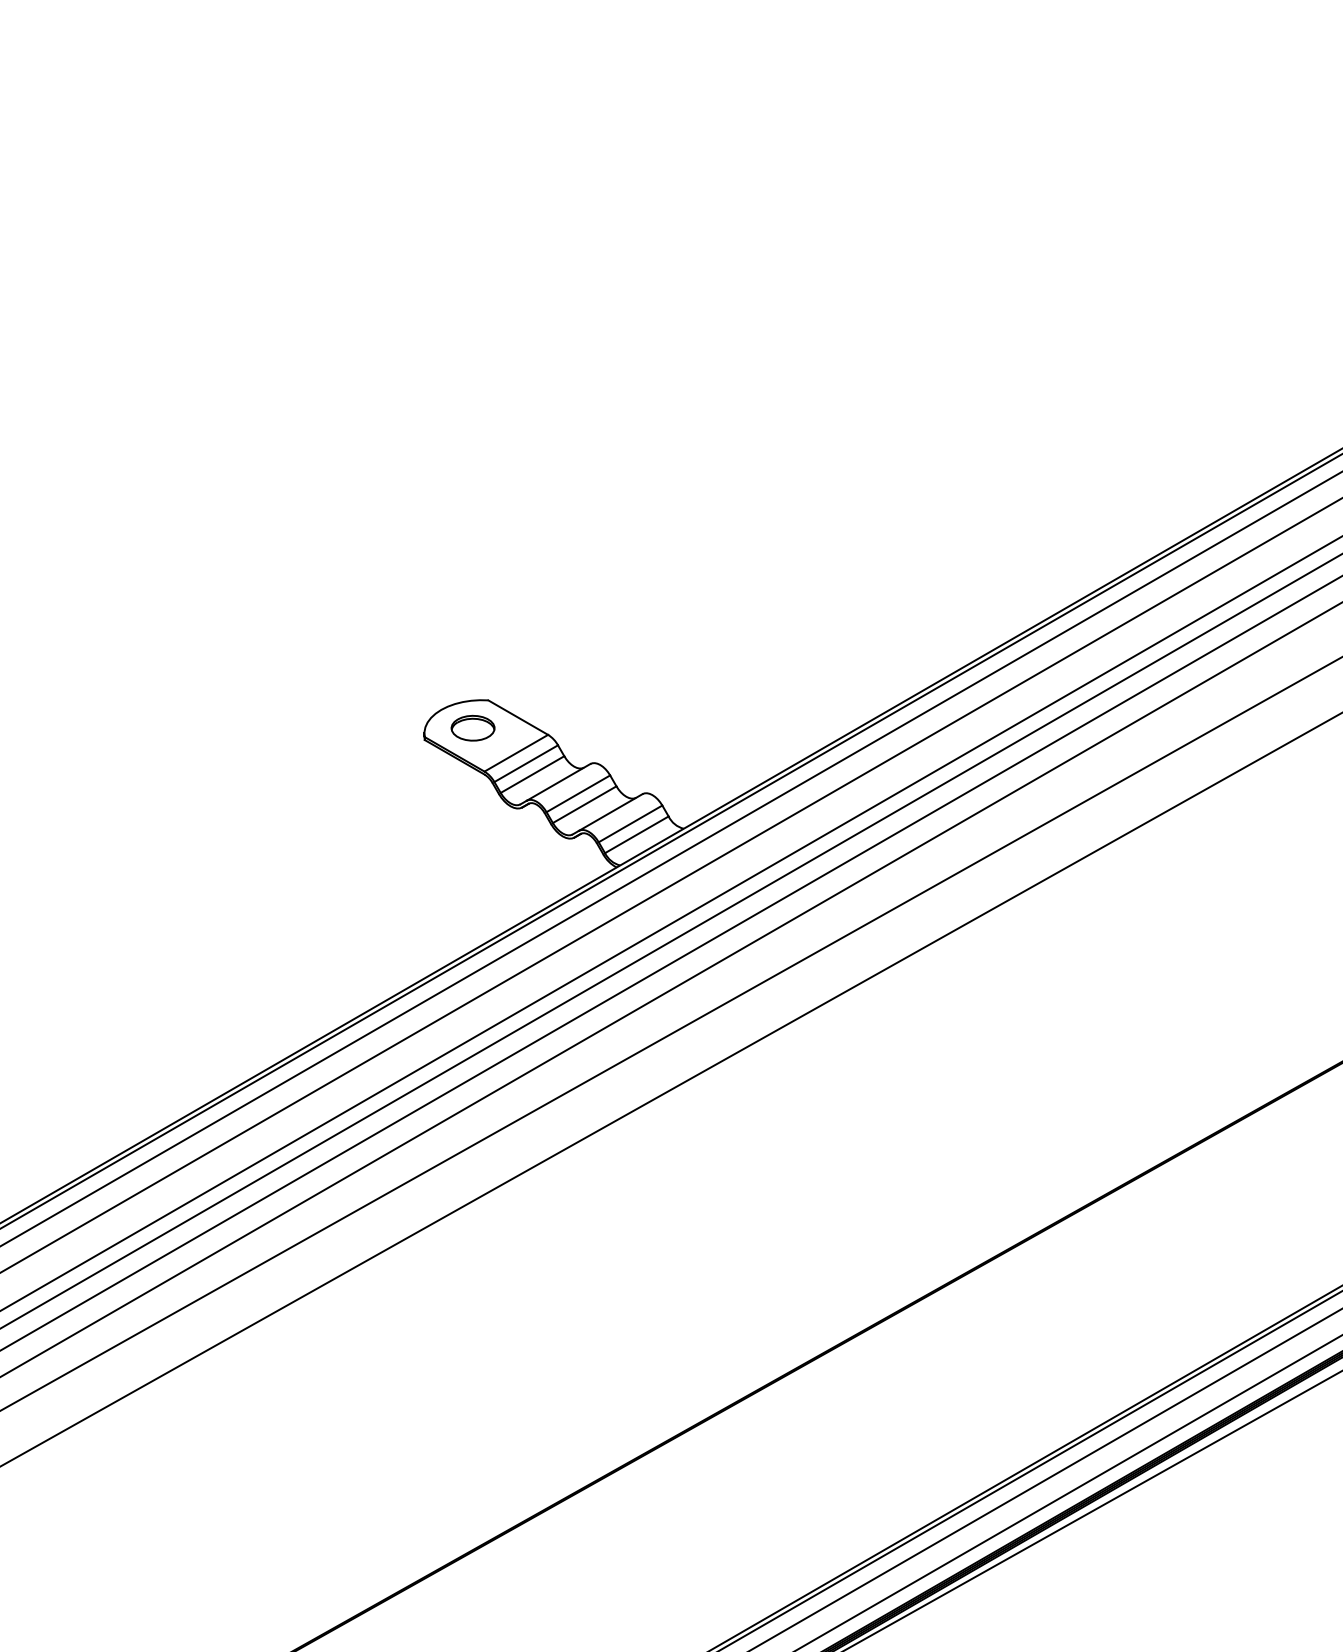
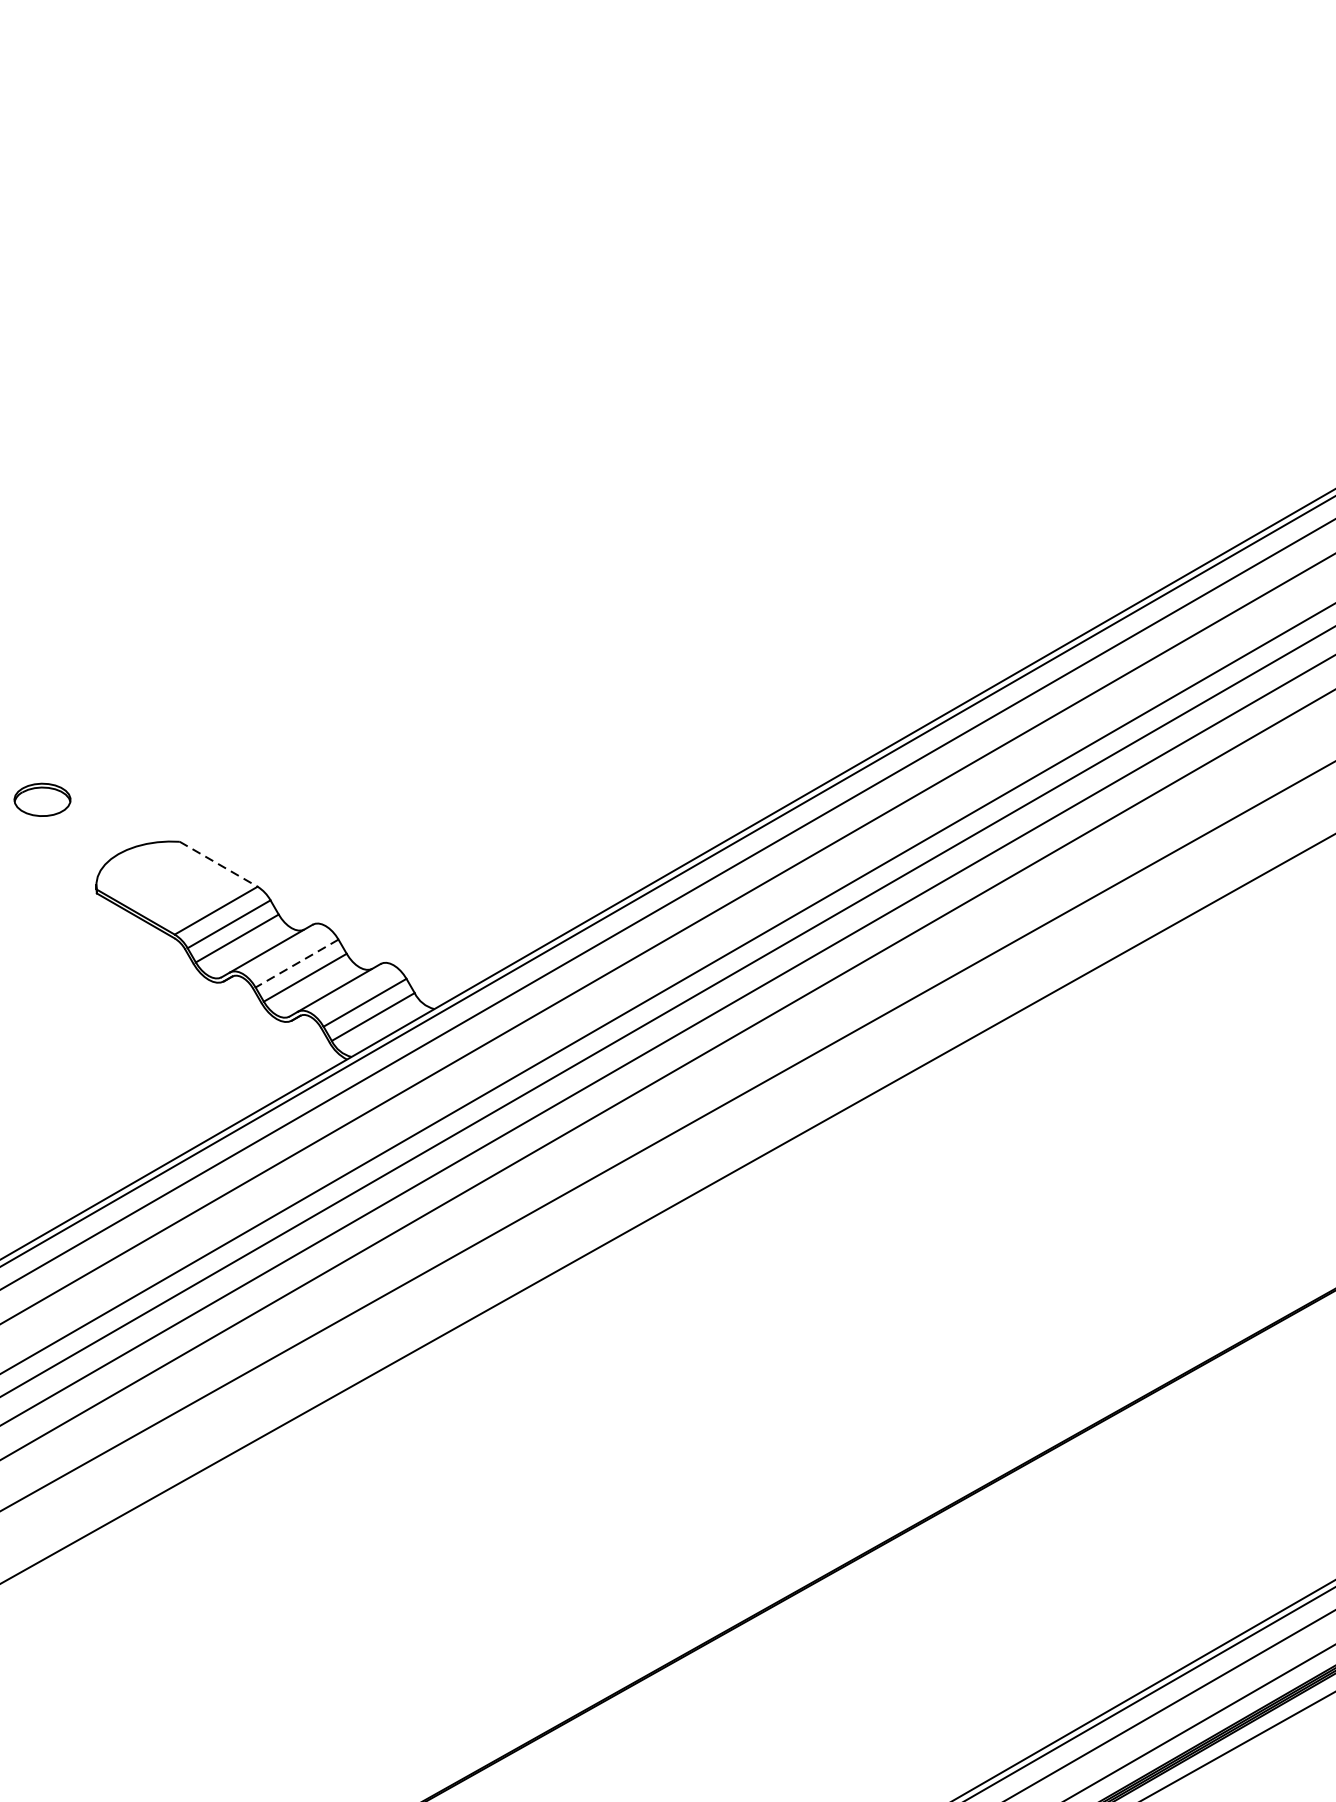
line: (518, 717) -> (219, 864), solid -> dashed
part: (472, 727) -> (41, 798), moved
line: (578, 793) -> (297, 963), solid -> dashed

